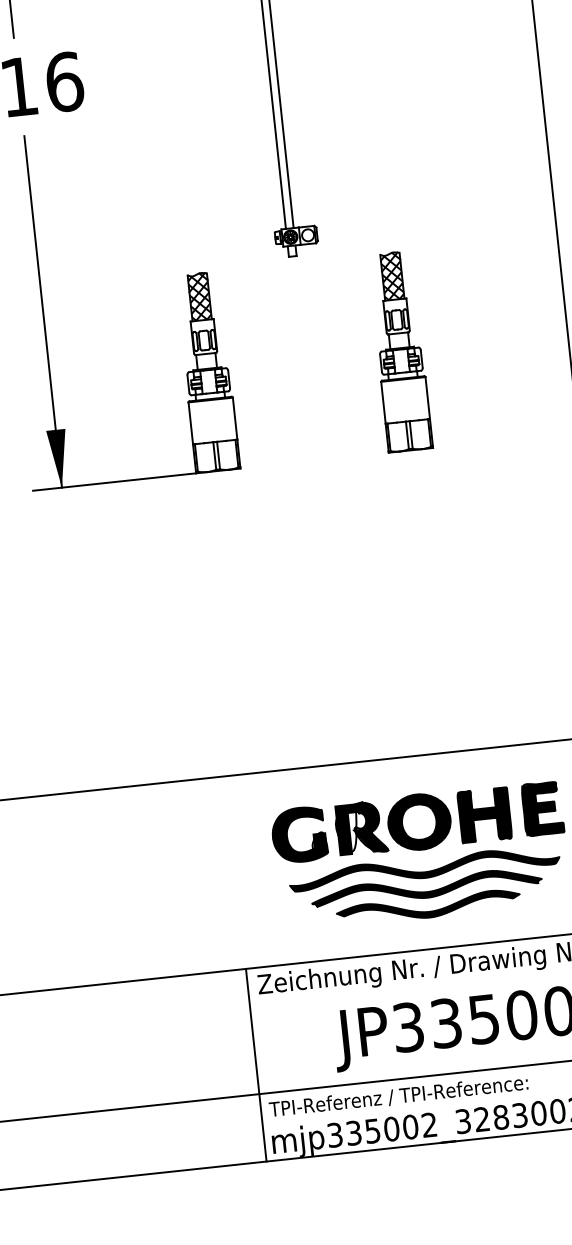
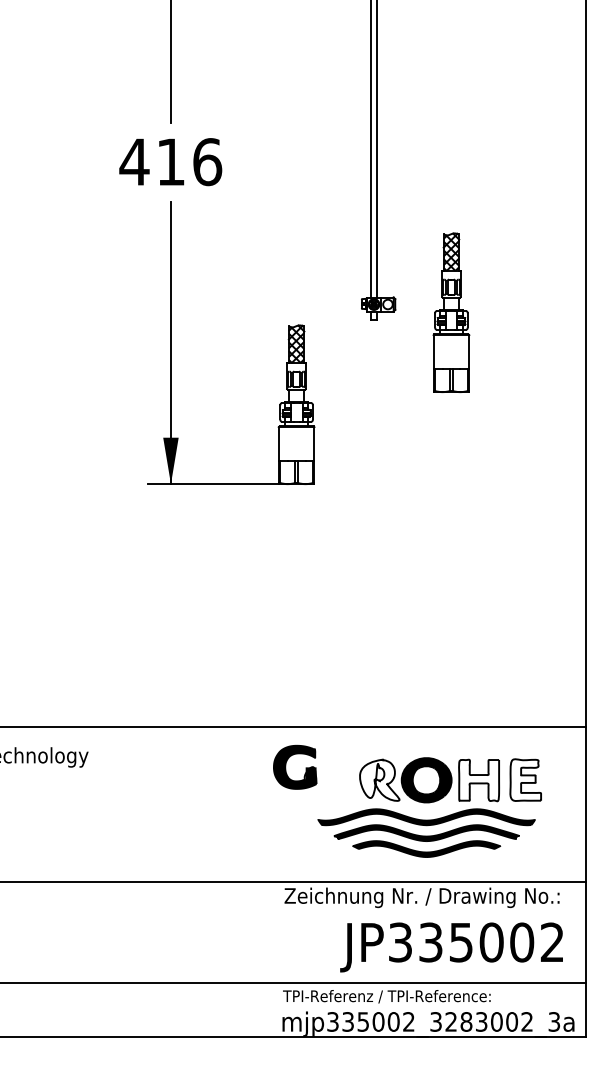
part: (400, 351) -> (451, 312), moved
fill: (542, 809) -> (525, 780), removed
fill: (485, 815) -> (479, 780), removed
fill: (362, 828) -> (380, 780), removed
part: (288, 835) -> (286, 766), moved
line: (256, 1065) -> (276, 959), removed

